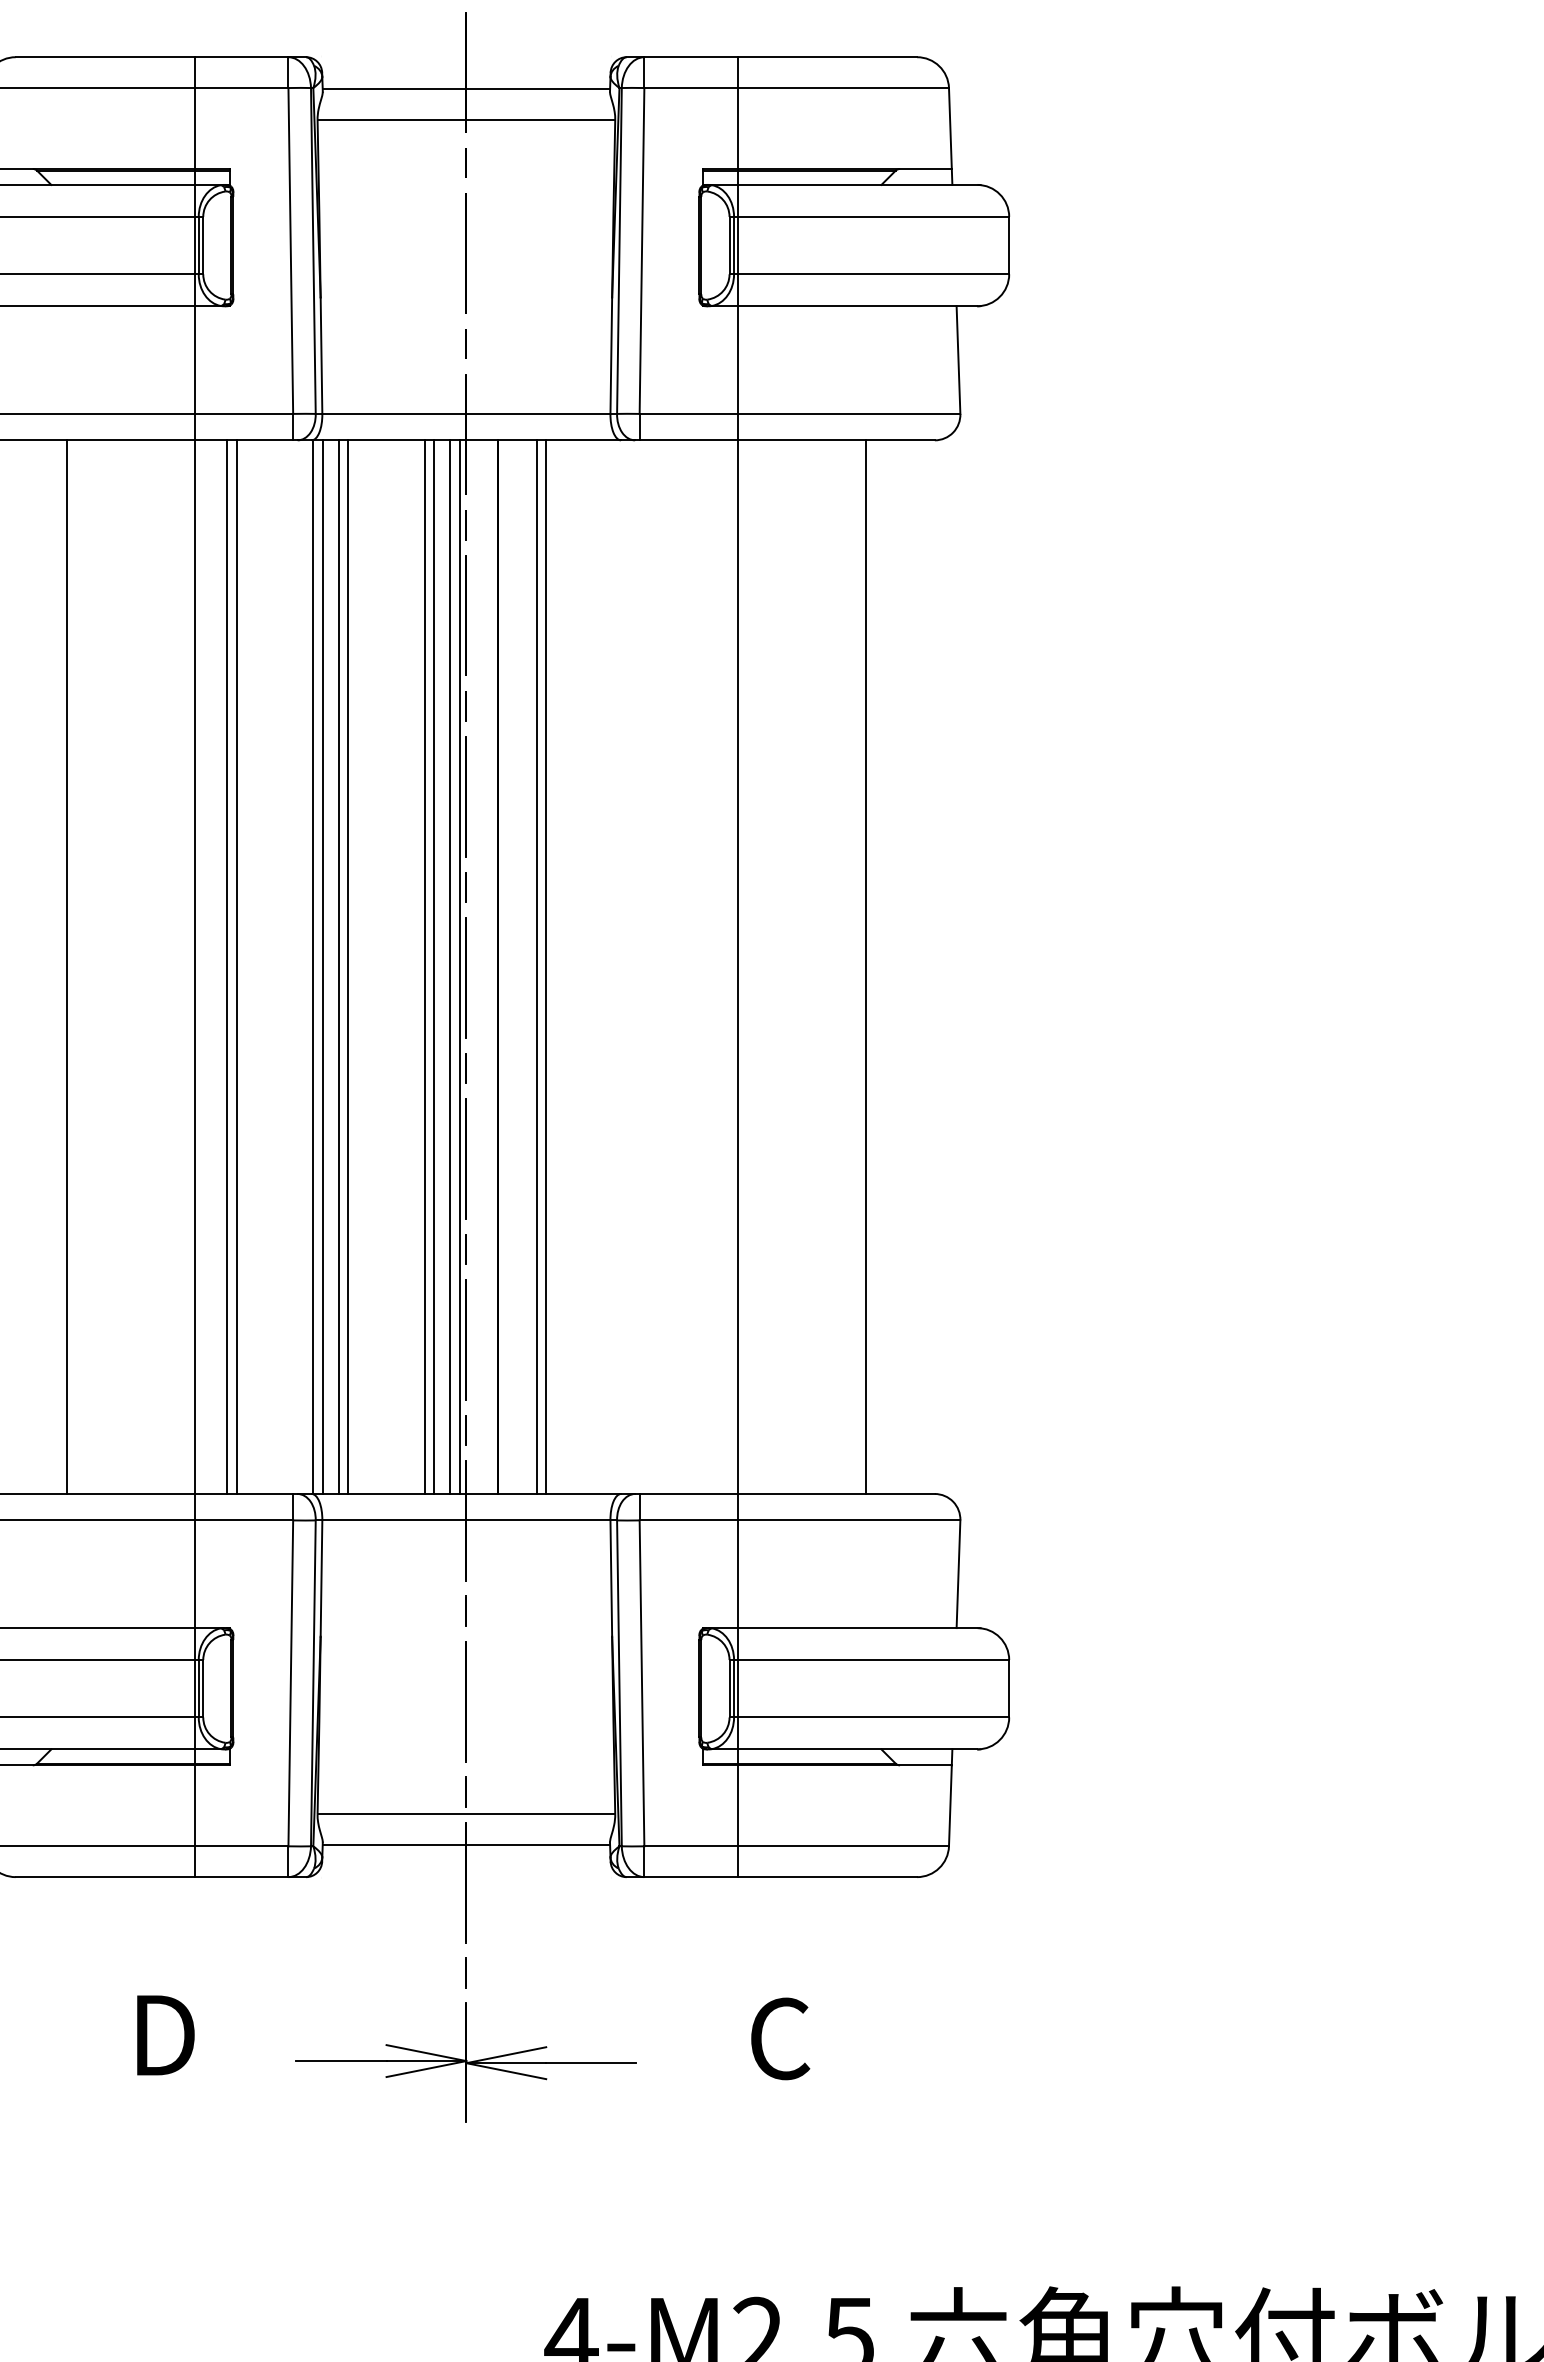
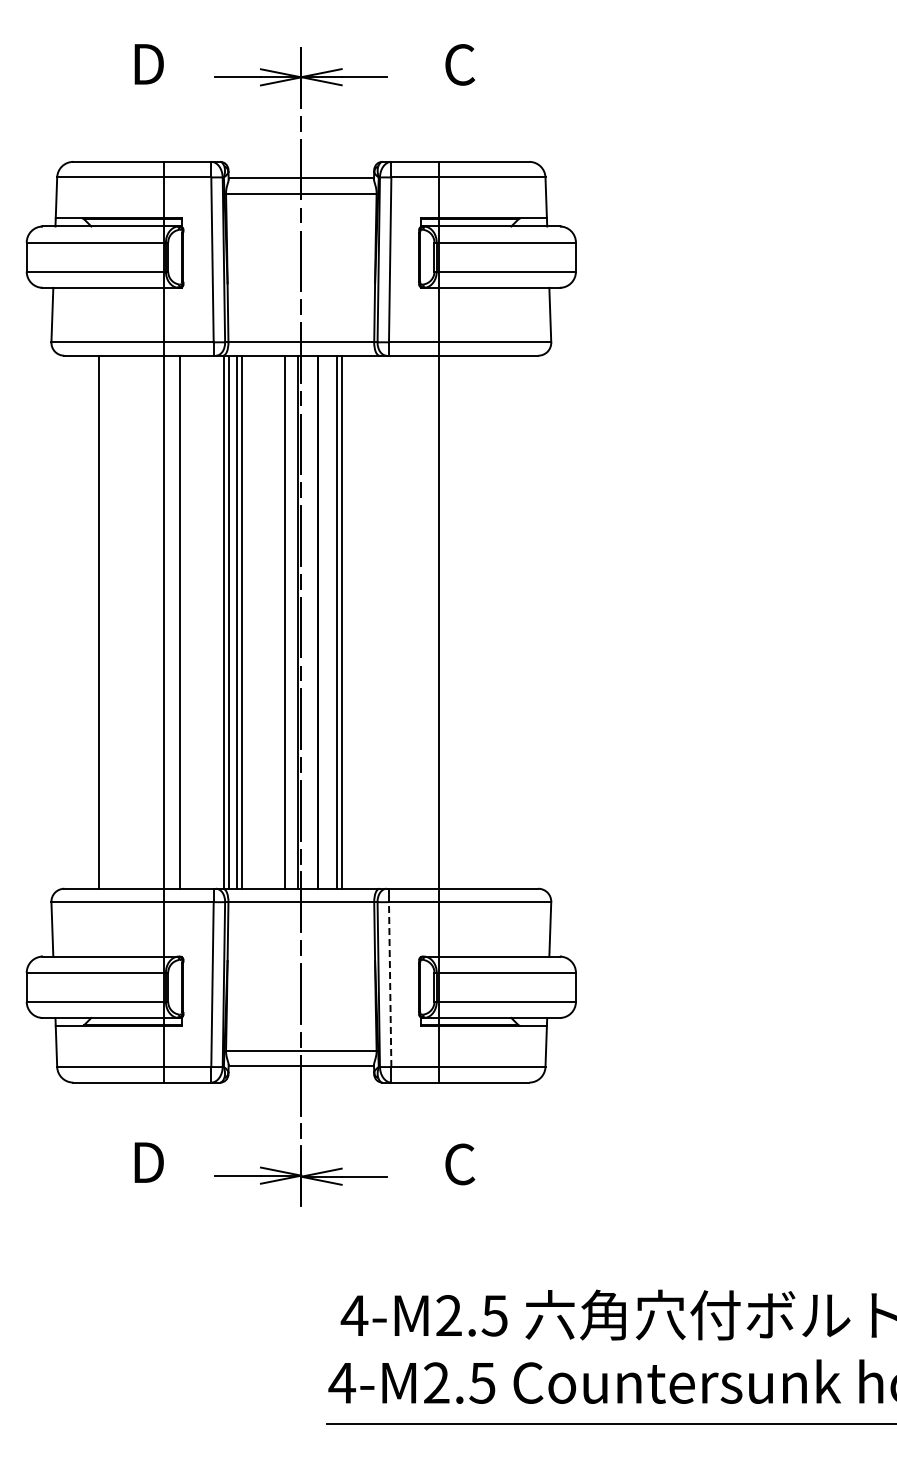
line: (237, 965) -> (185, 621), removed
line: (425, 965) -> (280, 621), removed
line: (450, 965) -> (293, 621), removed
line: (865, 965) -> (503, 621), removed
line: (642, 1683) -> (390, 984), solid -> dashed

